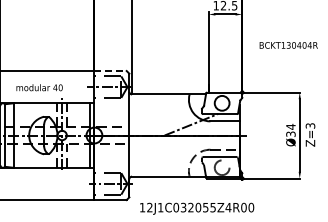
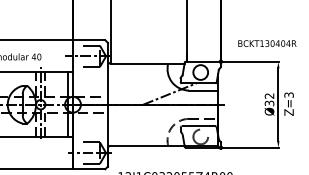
text: (288, 45) -> (267, 43), moved
line: (111, 71) -> (90, 40), dashed -> solid
text: (290, 126) -> (269, 95), Ø34 -> Ø32

